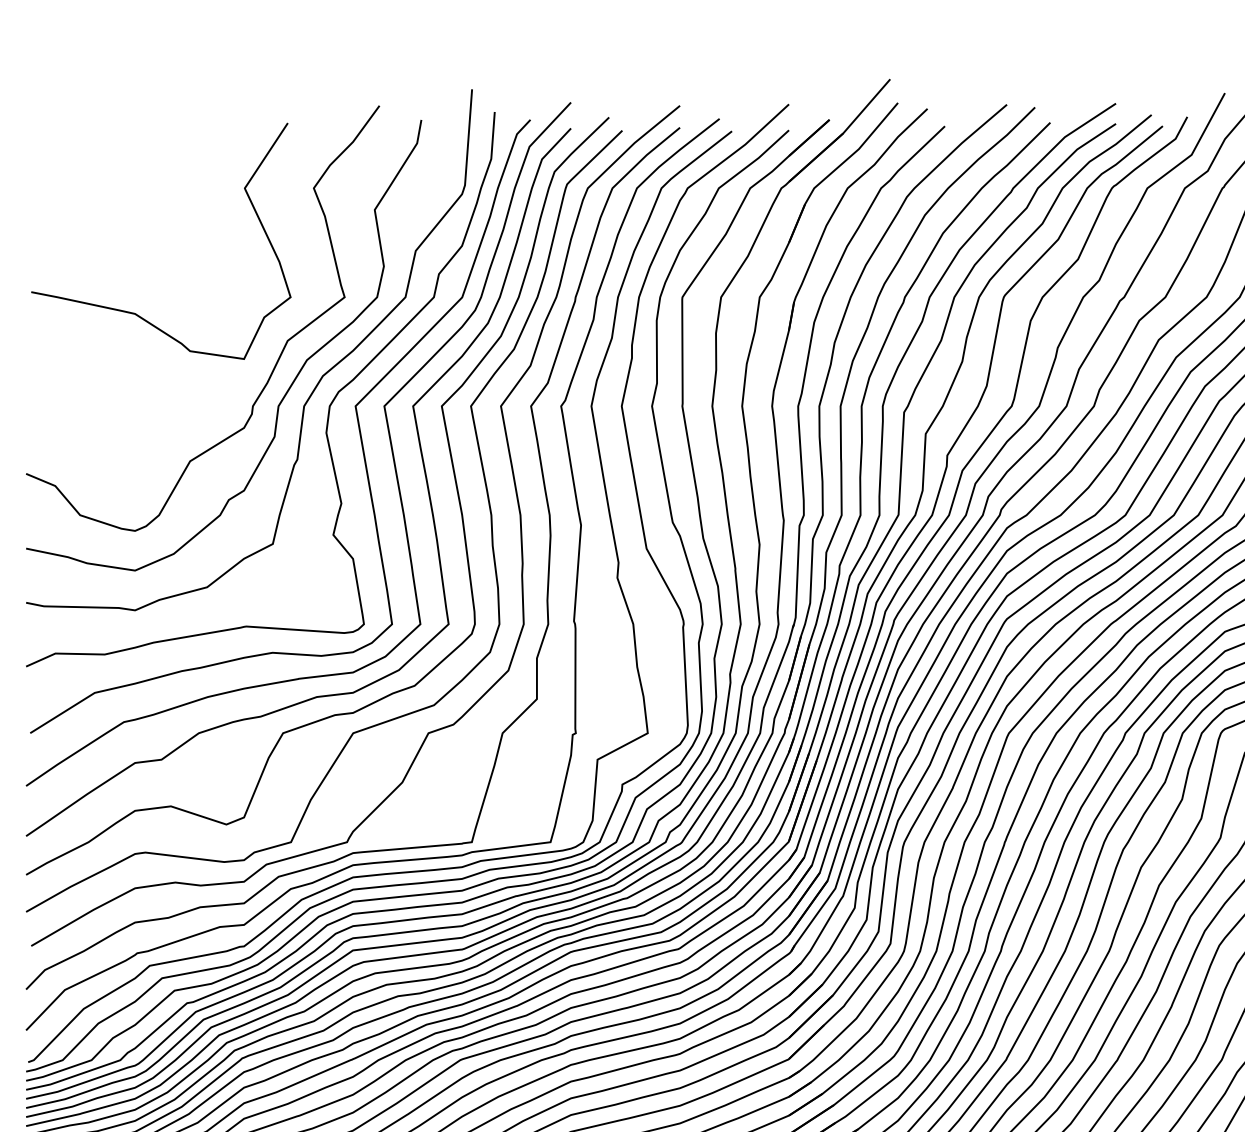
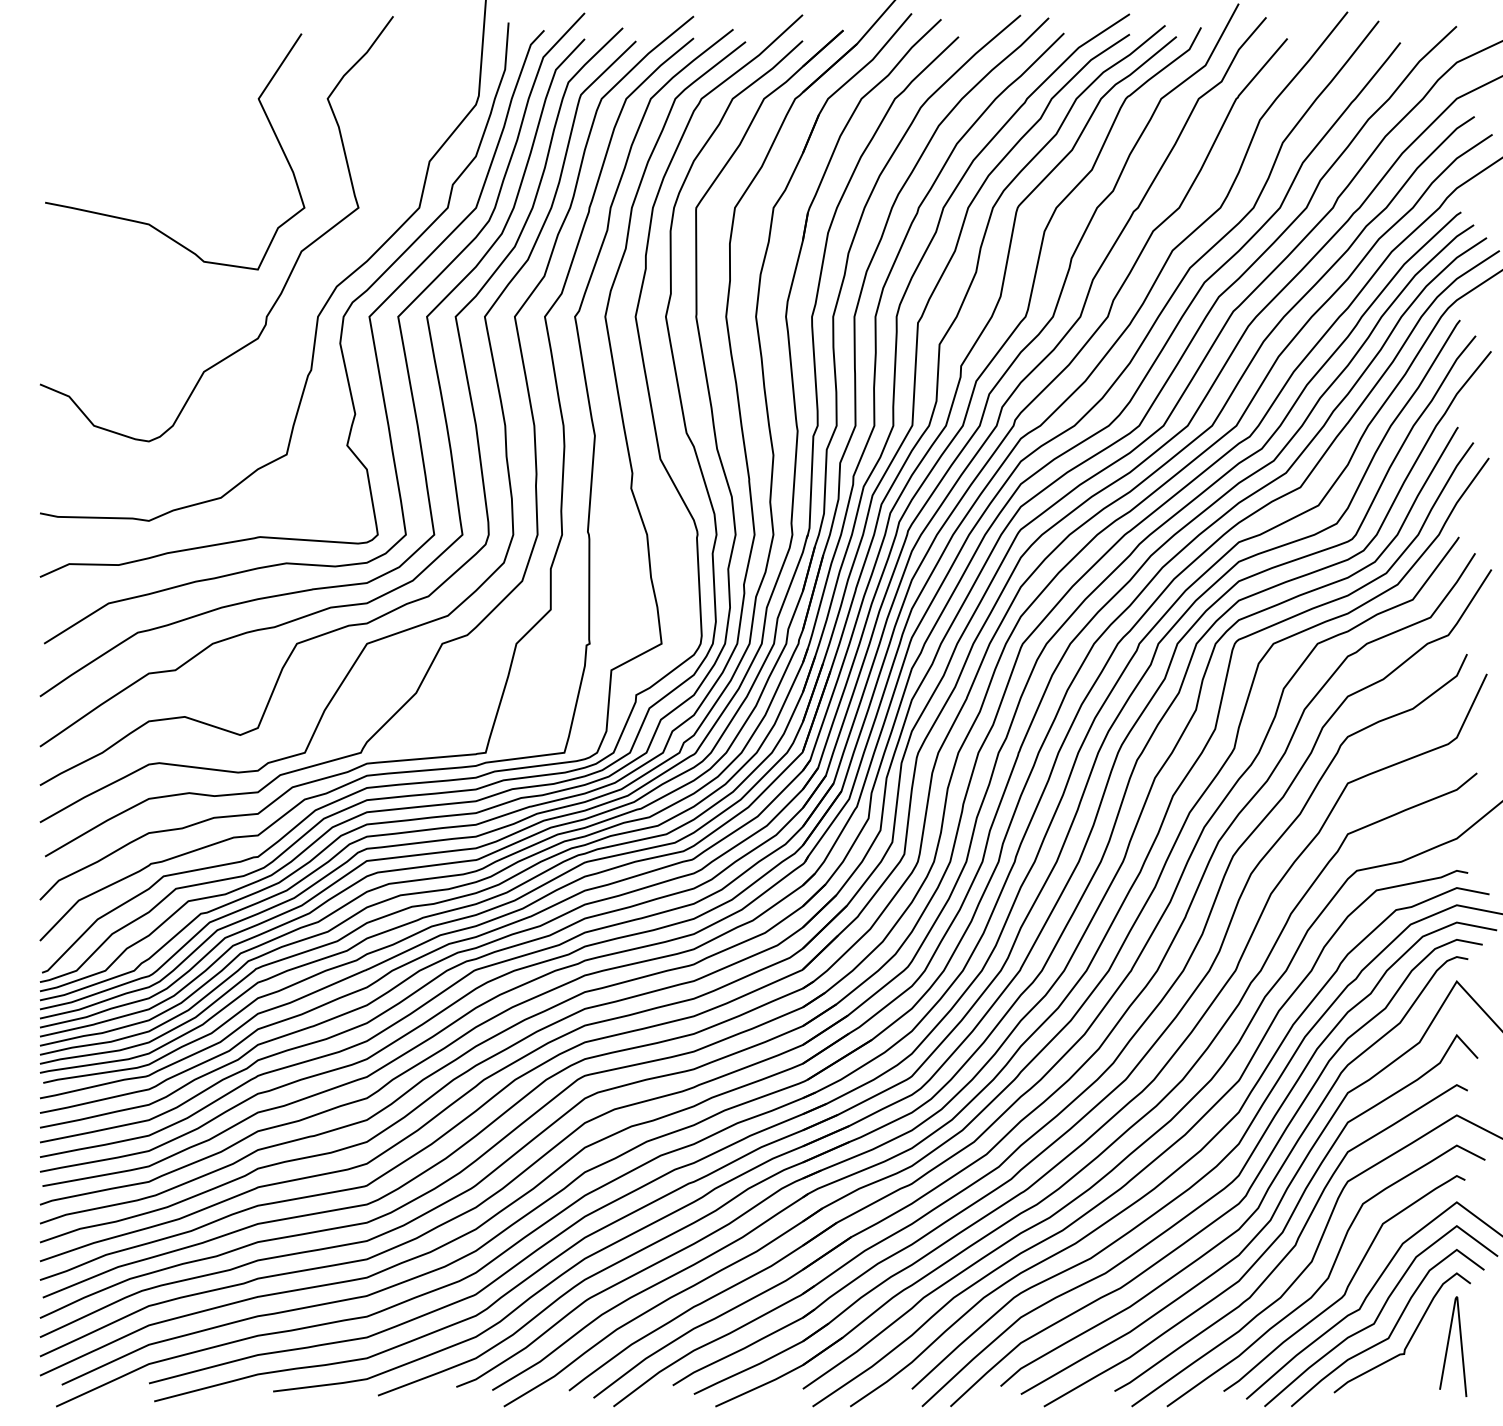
curve: (289, 385) -> (303, 296), removed

